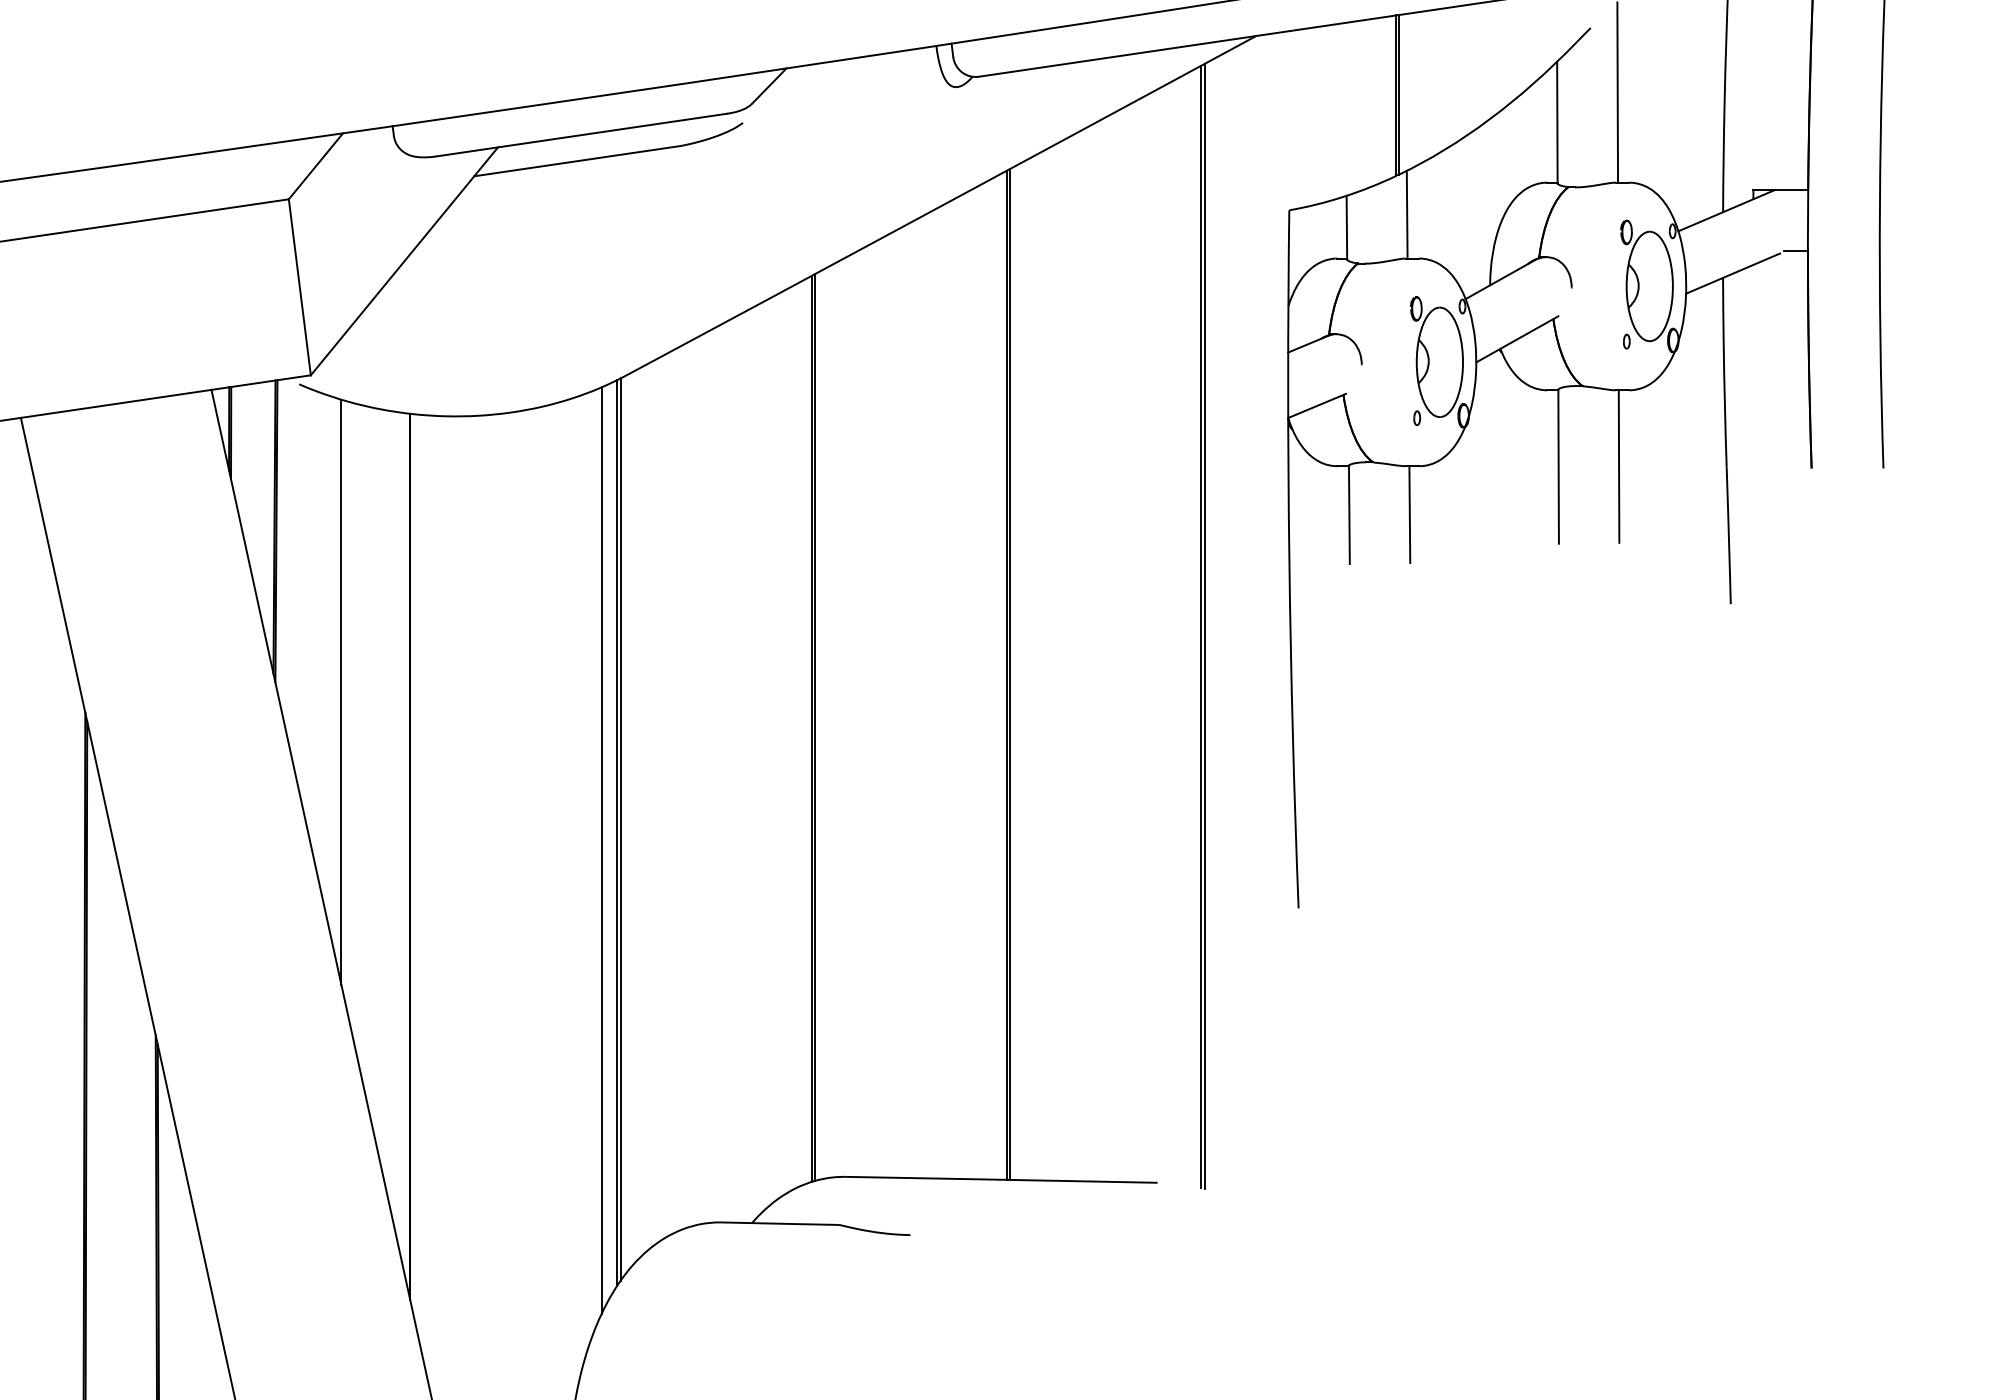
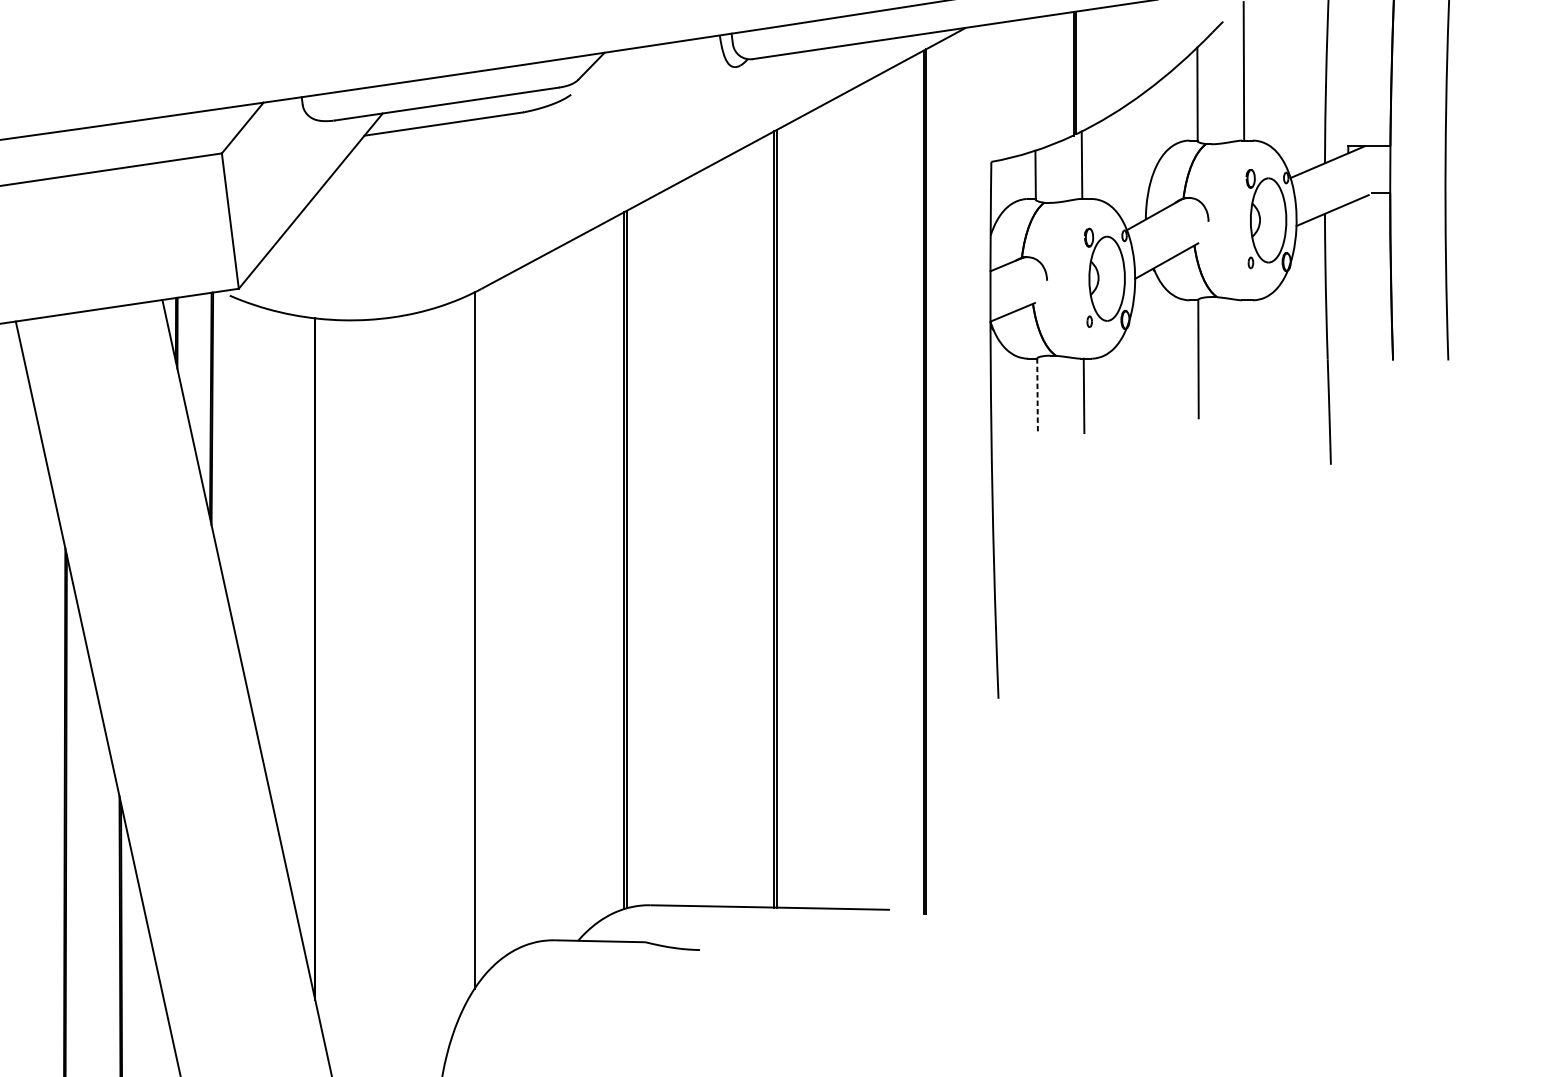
line: (1618, 466) -> (1244, 358), removed
line: (1349, 515) -> (1037, 396), solid -> dashed
line: (341, 691) -> (262, 531), removed
line: (620, 829) -> (476, 638), removed
line: (601, 850) -> (462, 654), removed

